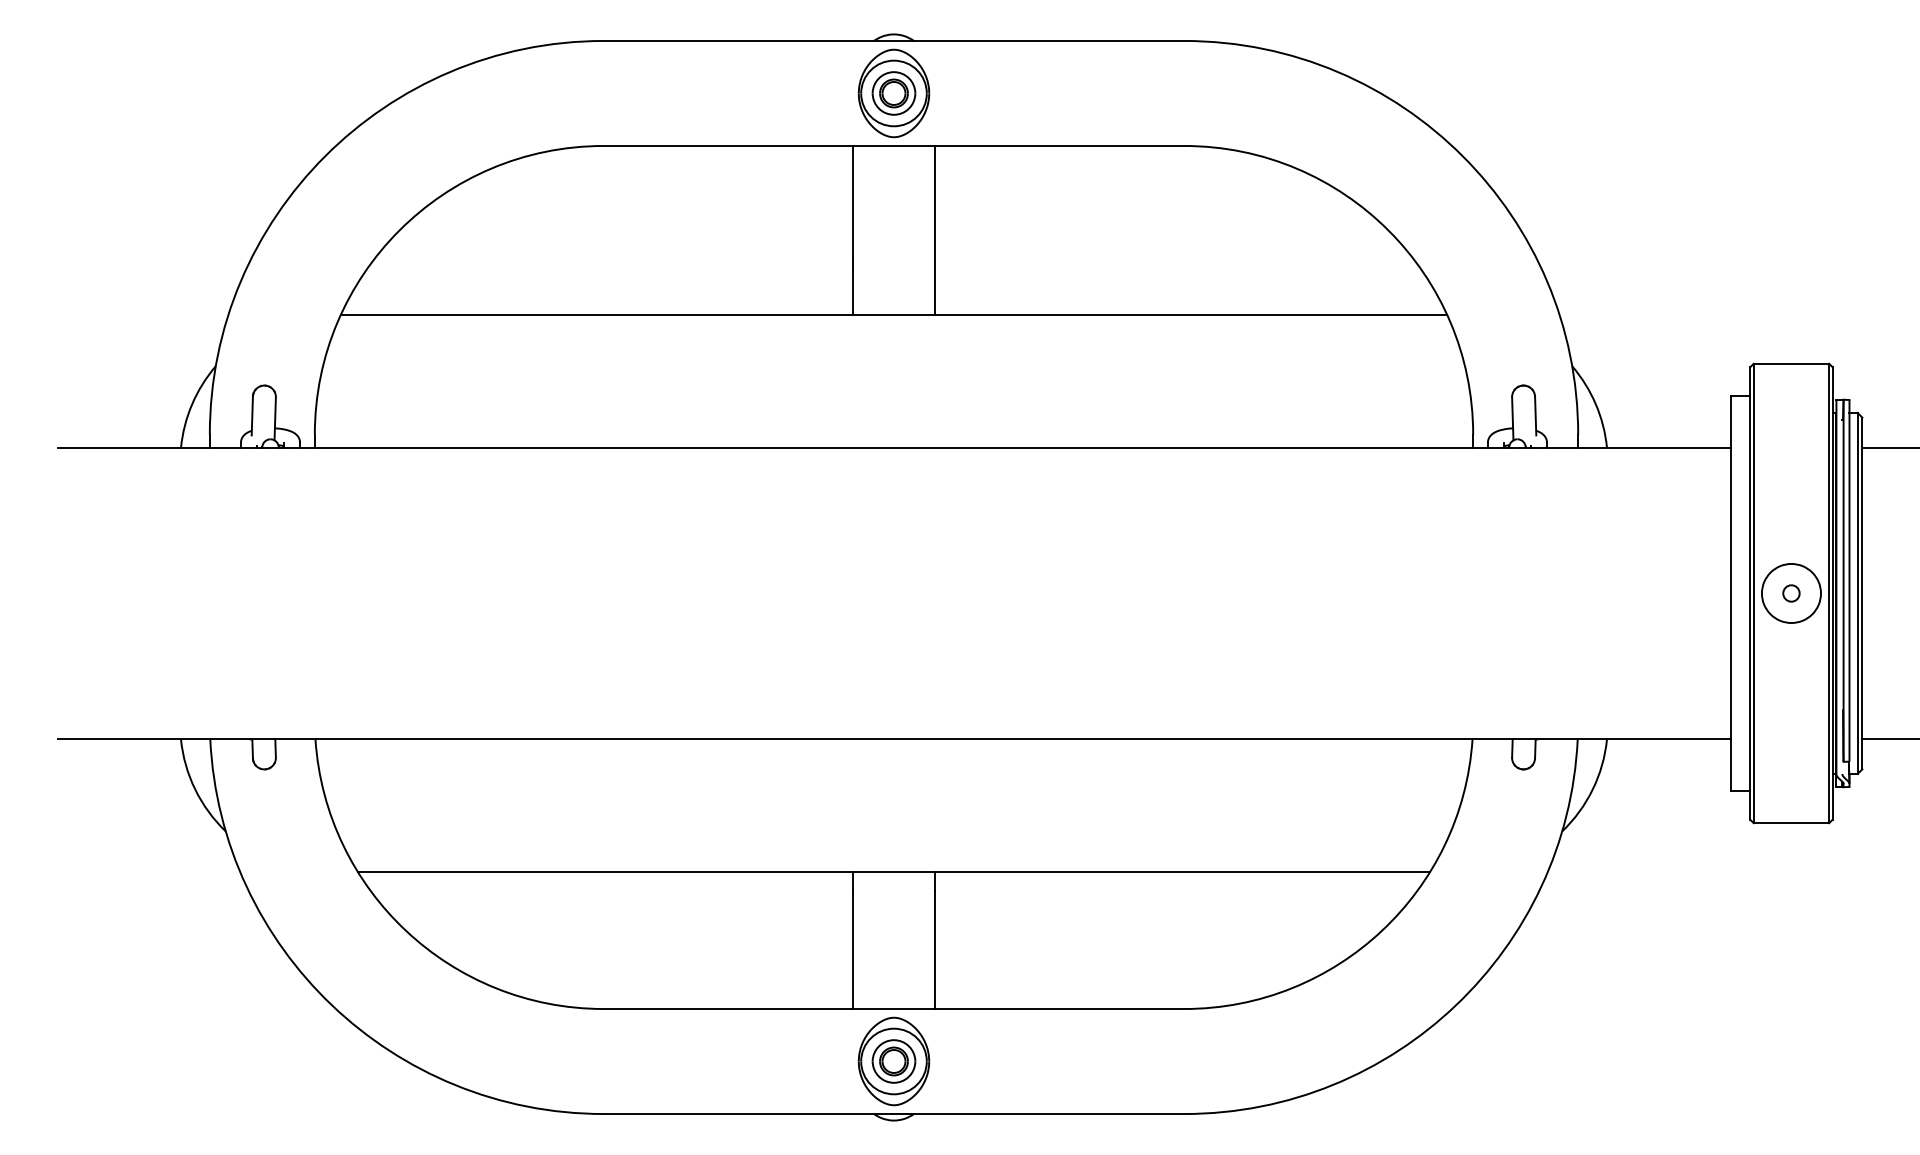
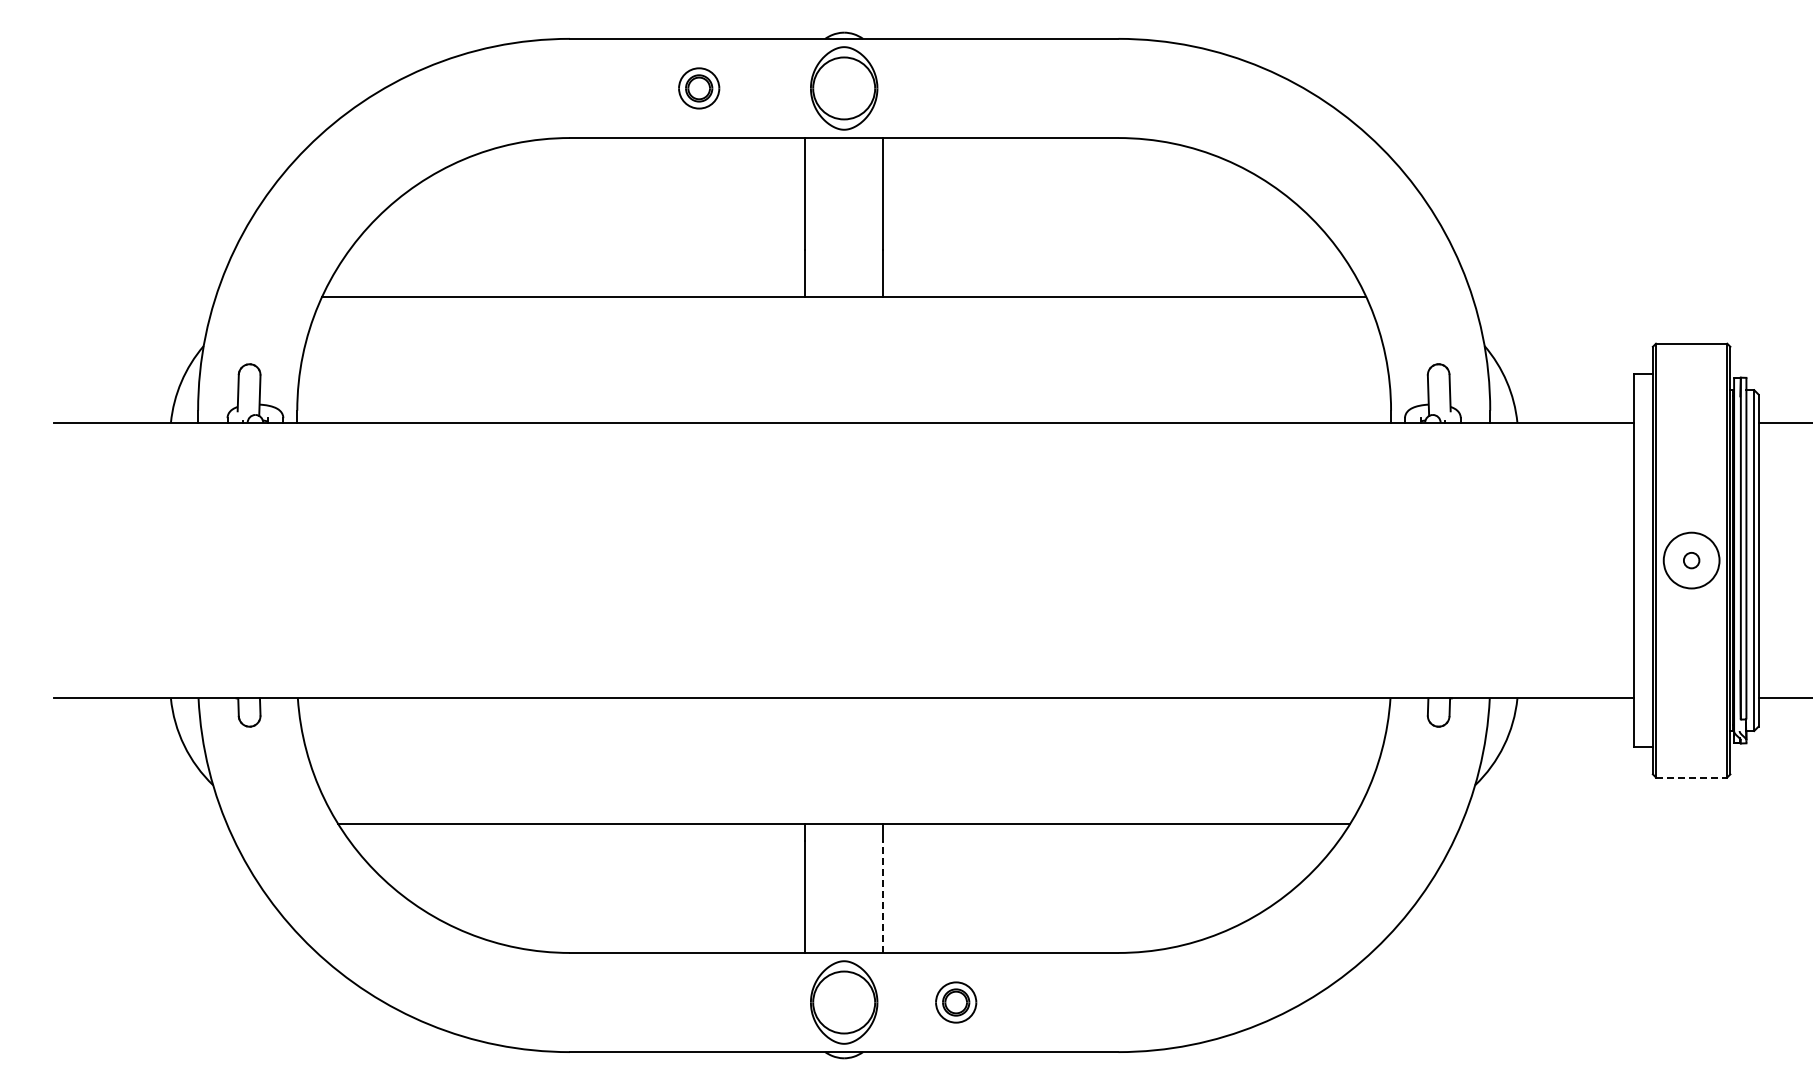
part: (894, 93) -> (699, 88), moved
line: (1791, 823) -> (1691, 777), solid -> dashed
line: (934, 950) -> (882, 897), solid -> dashed
part: (894, 1061) -> (956, 1002), moved

